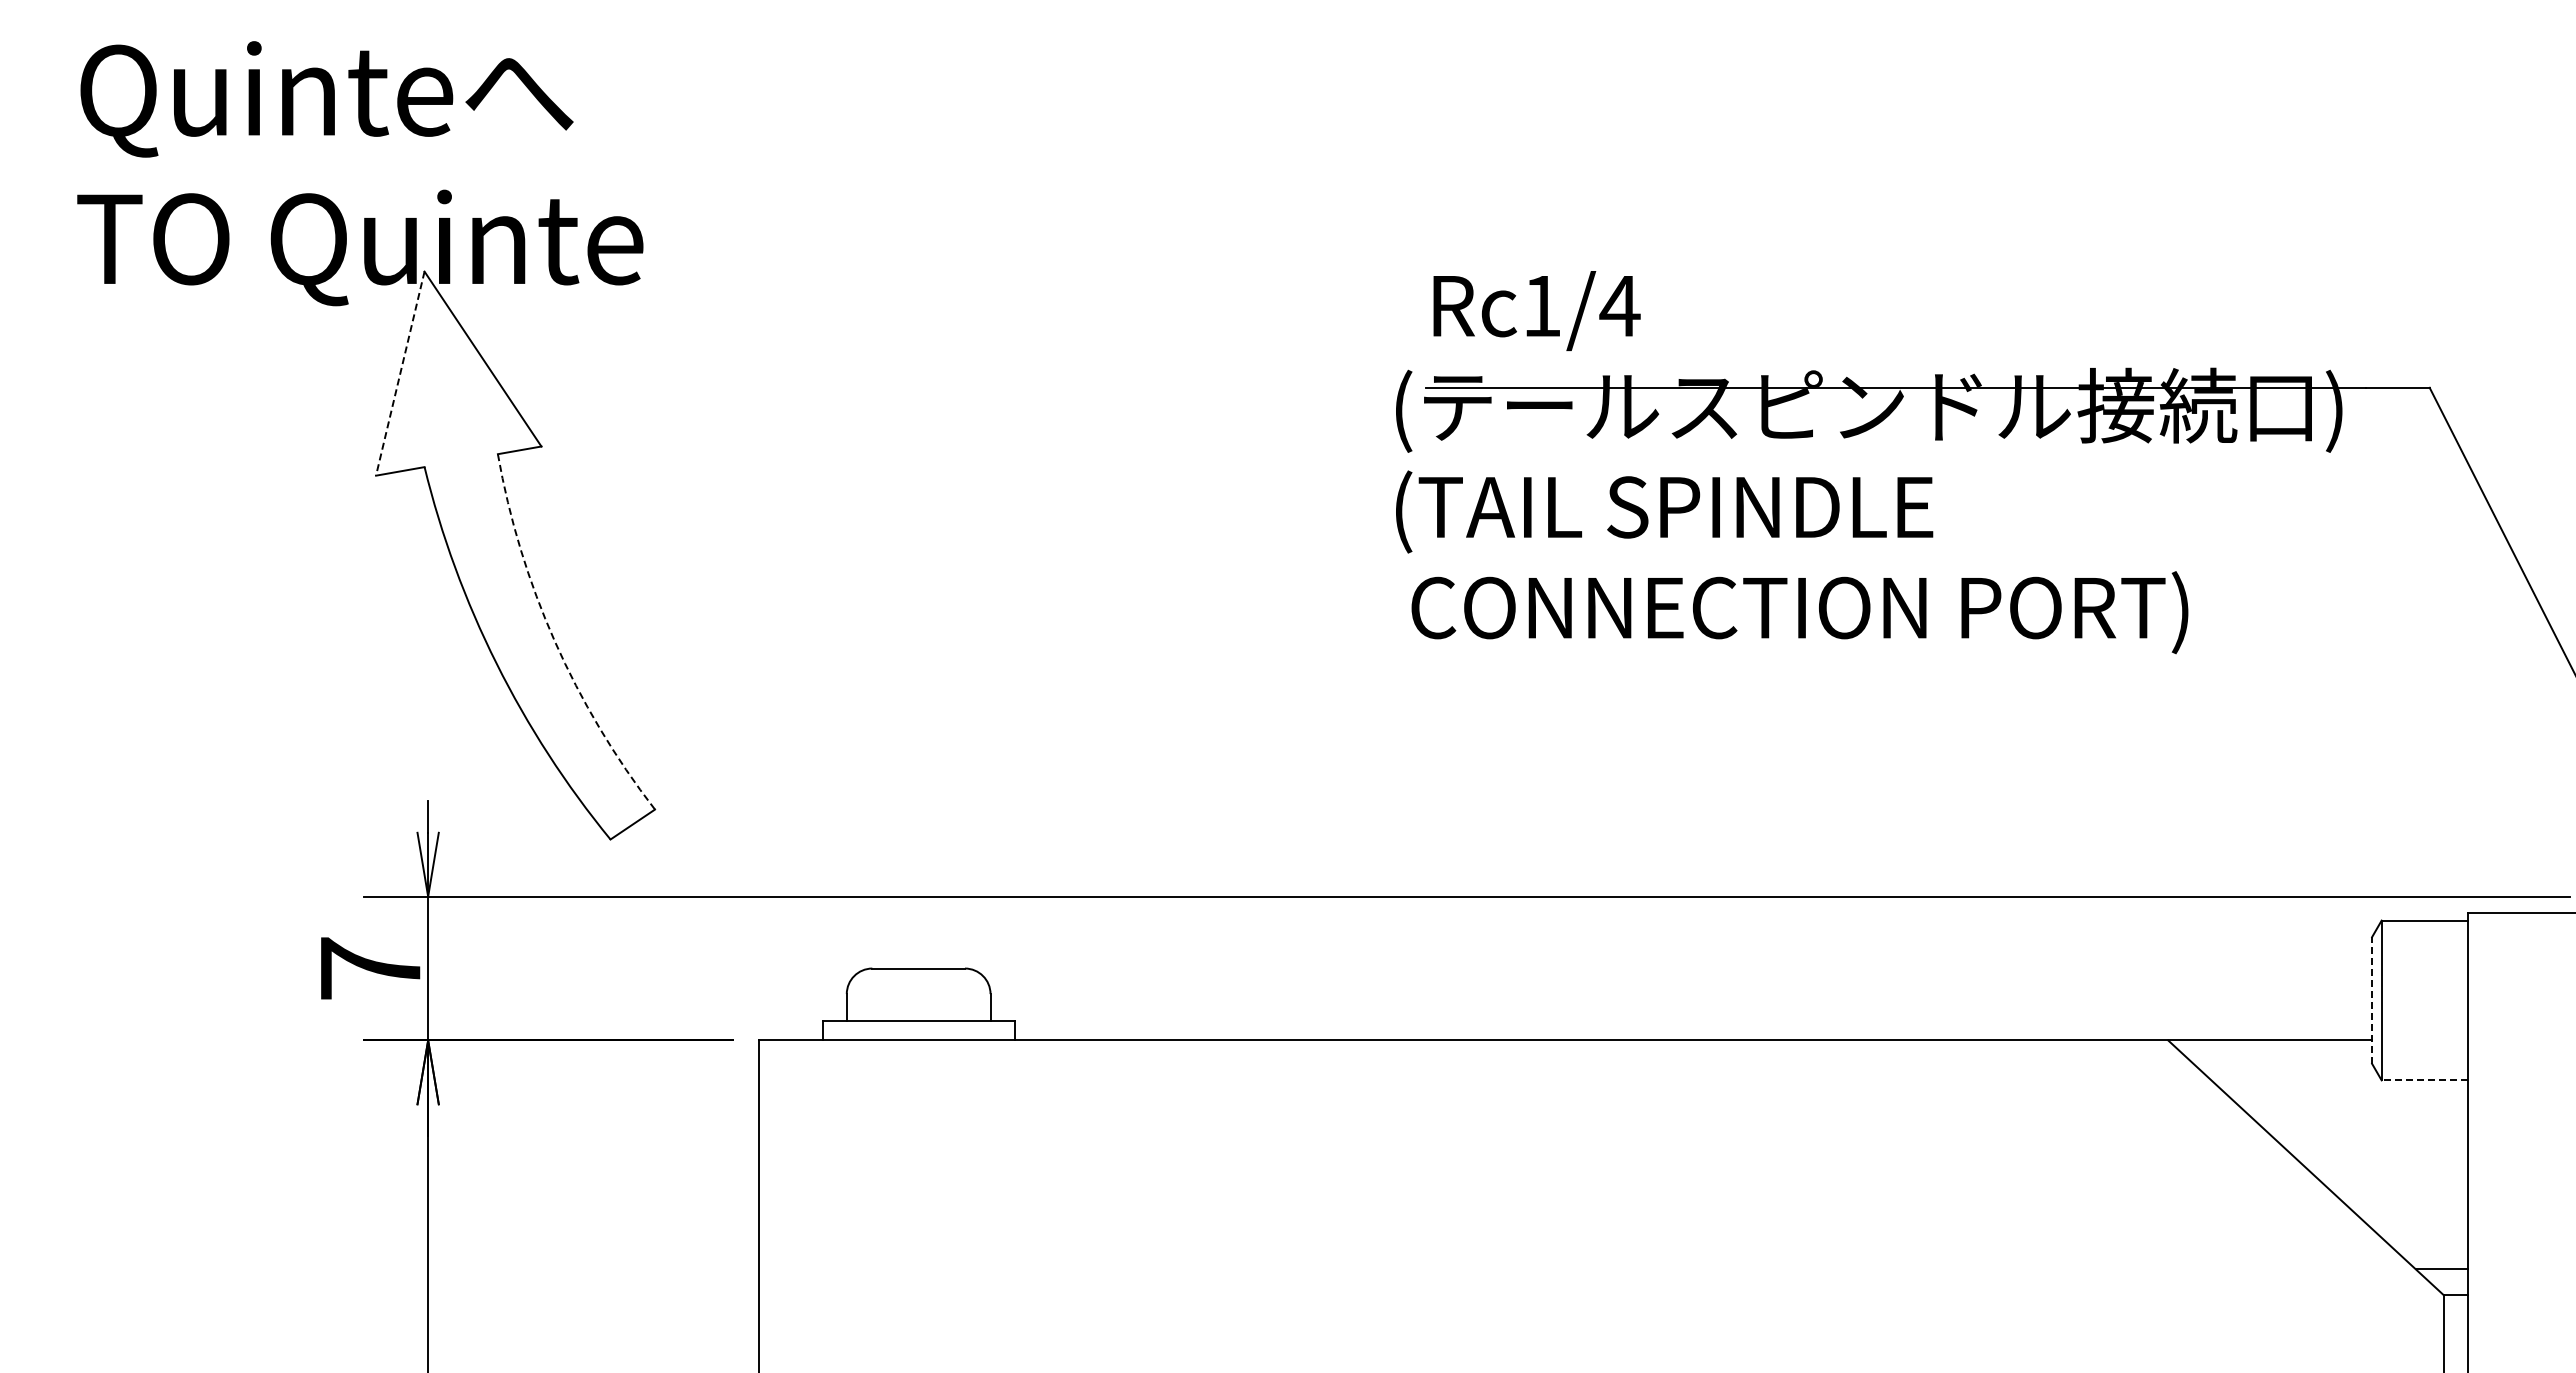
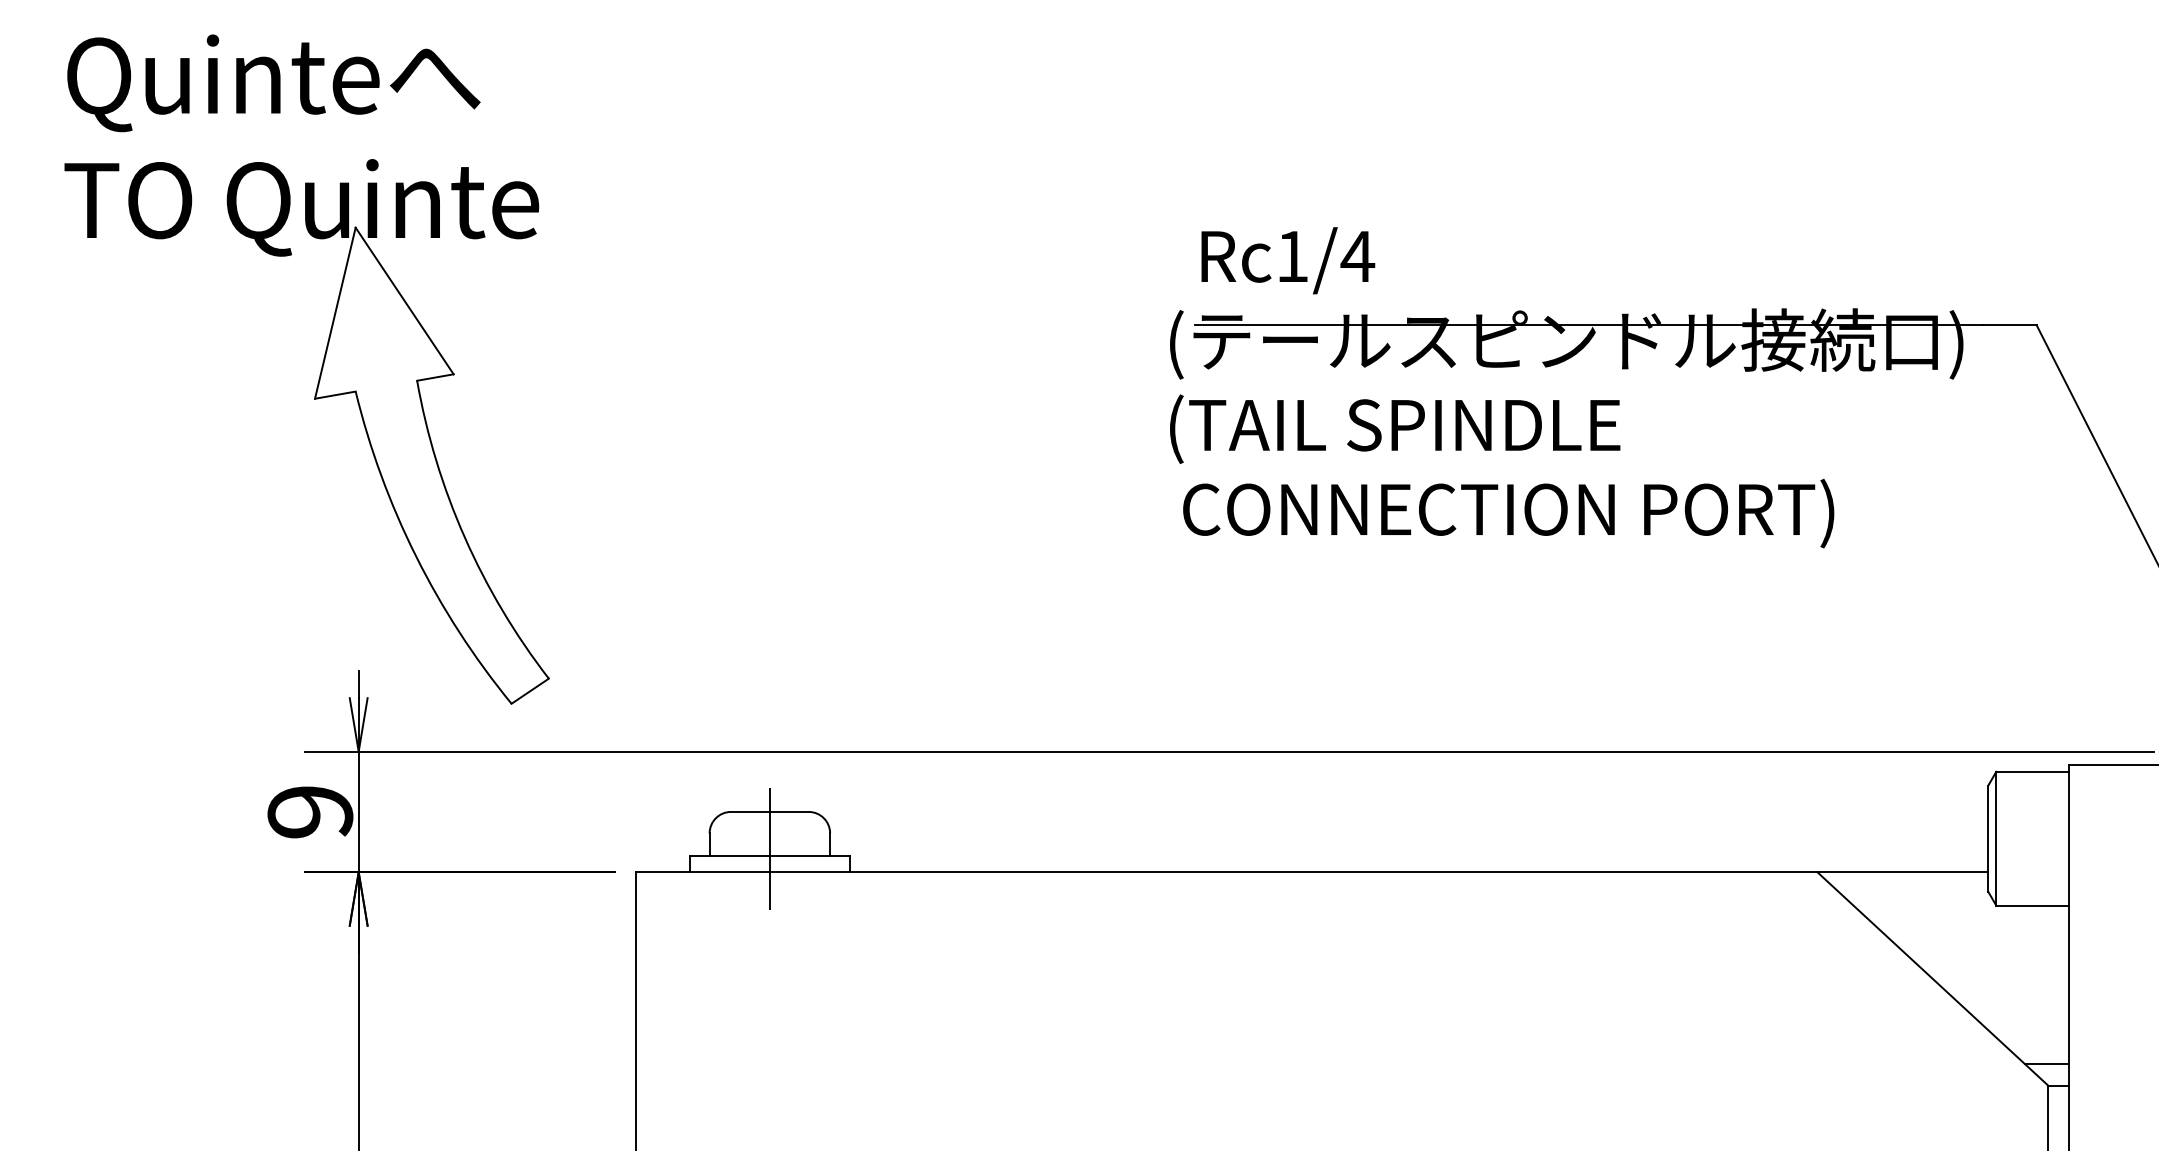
line: (400, 373) -> (335, 313), dashed -> solid
arc: (554, 641) -> (464, 537), dashed -> solid
text: (370, 968) -> (310, 811), 7 -> 9
line: (2372, 1000) -> (1988, 838), dashed -> solid
line: (918, 1012) -> (769, 848), added
line: (2424, 1080) -> (2032, 905), dashed -> solid

